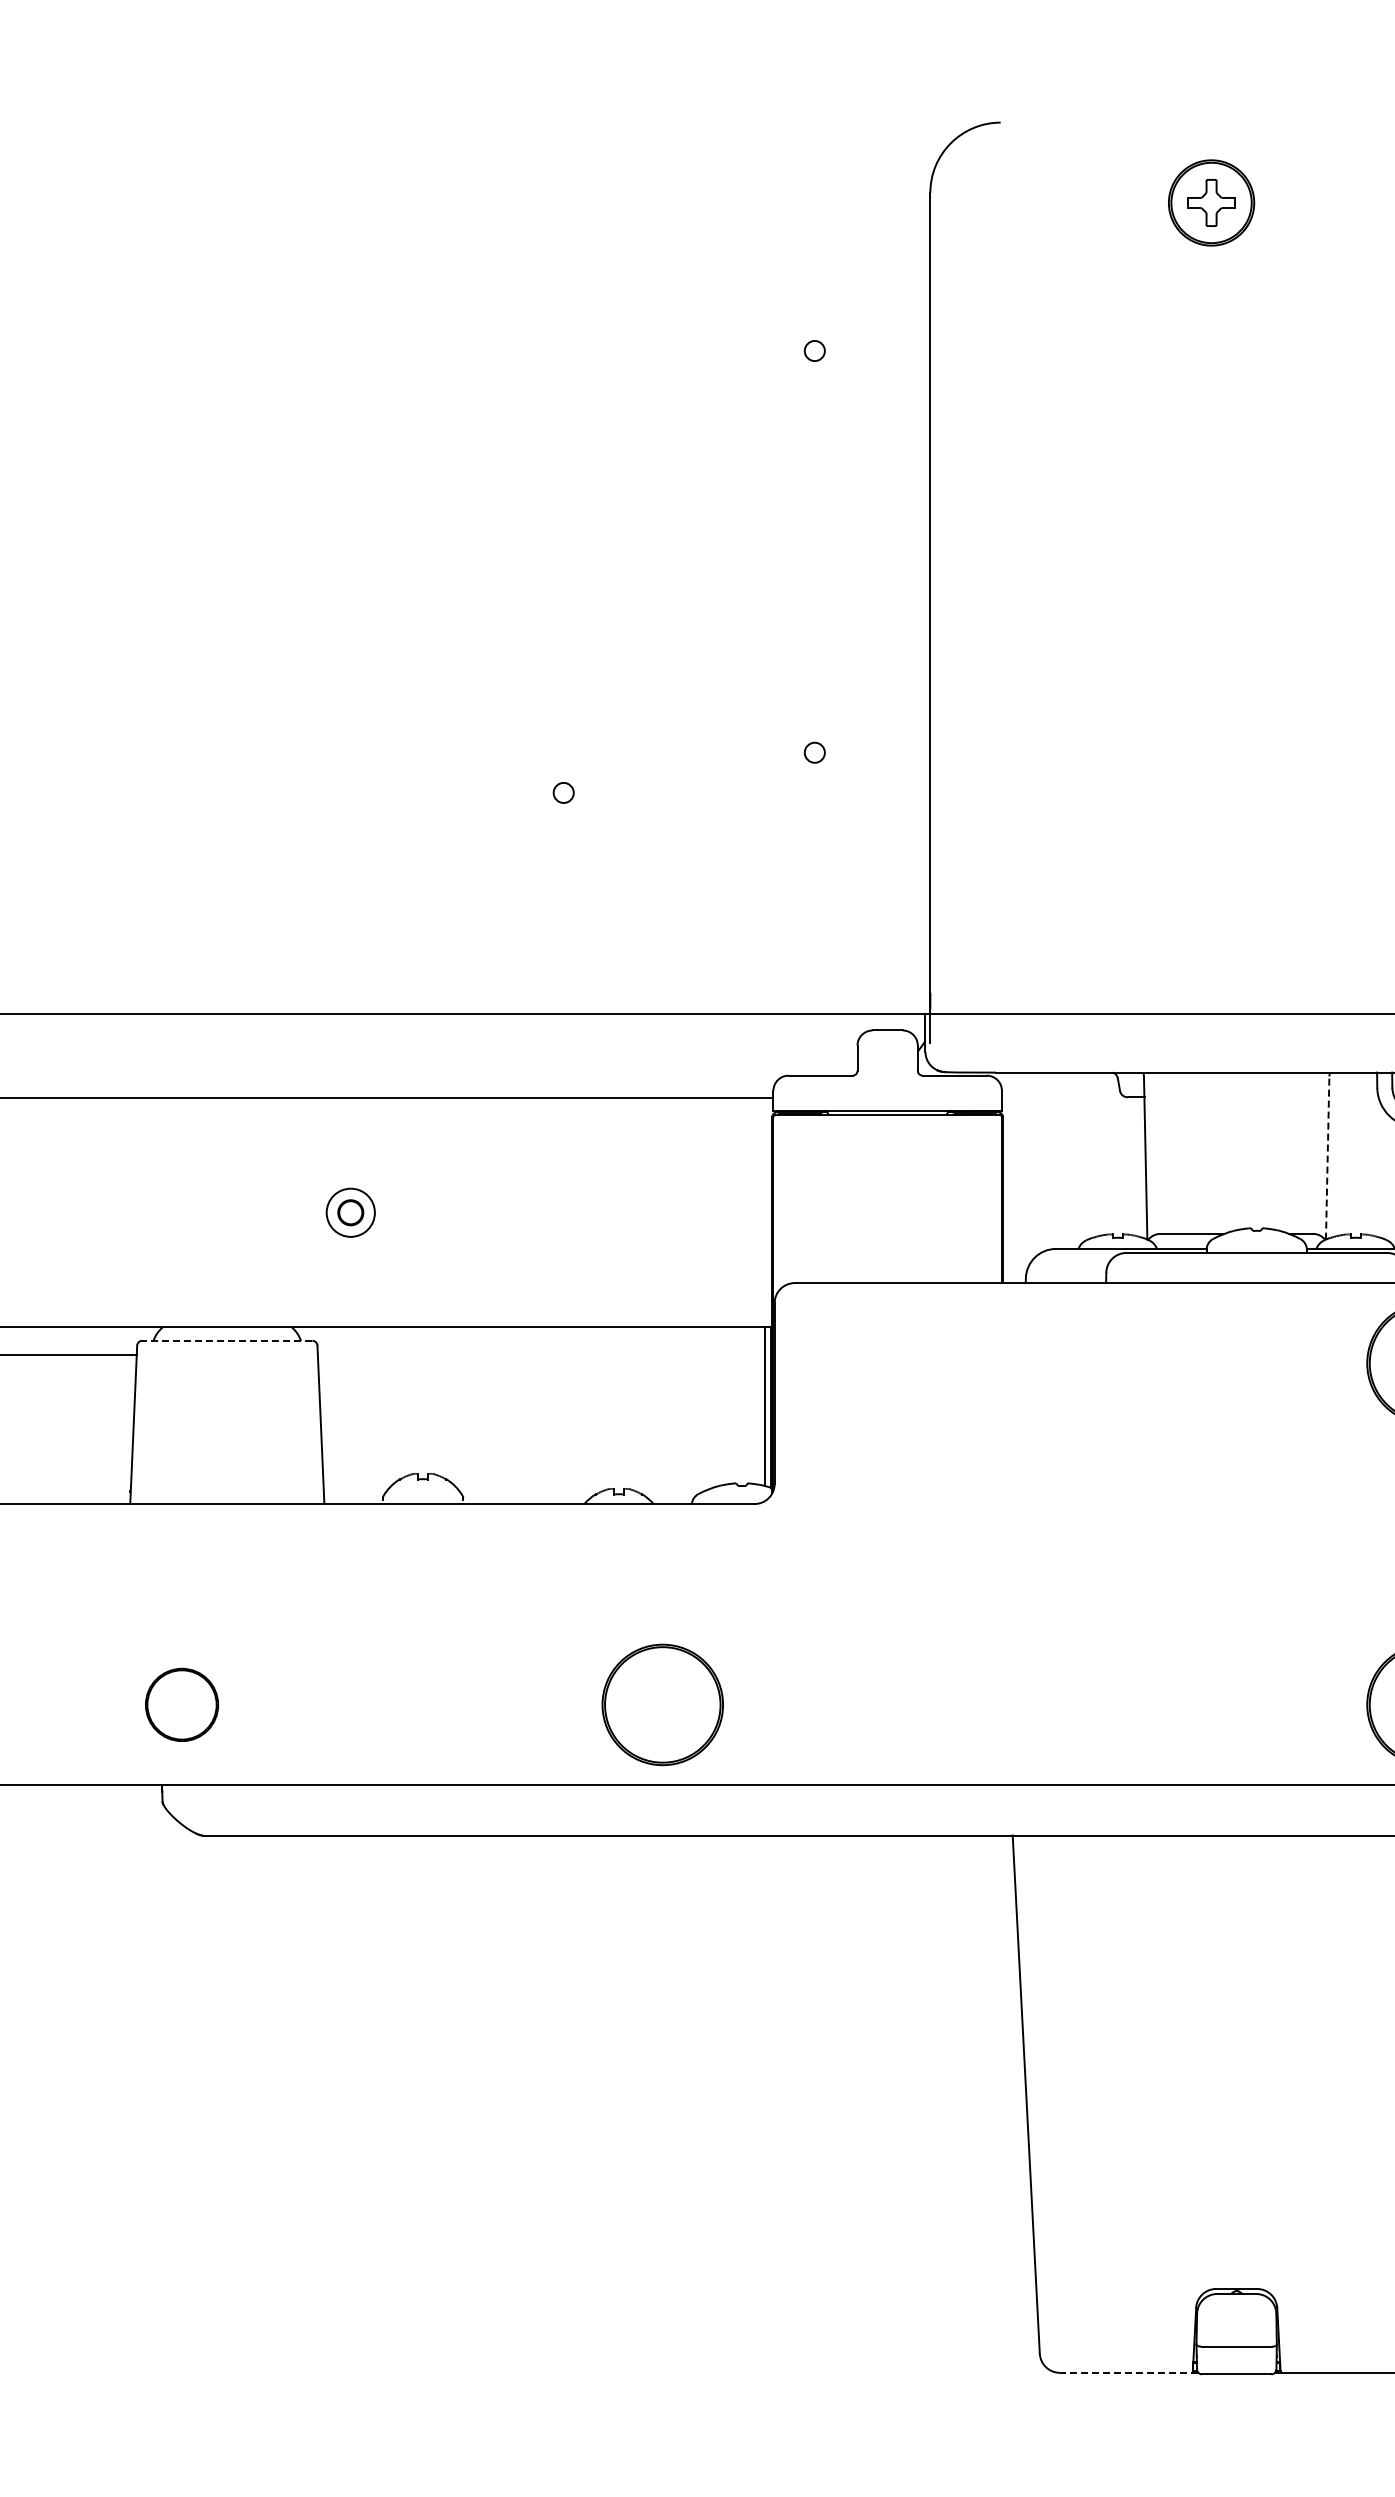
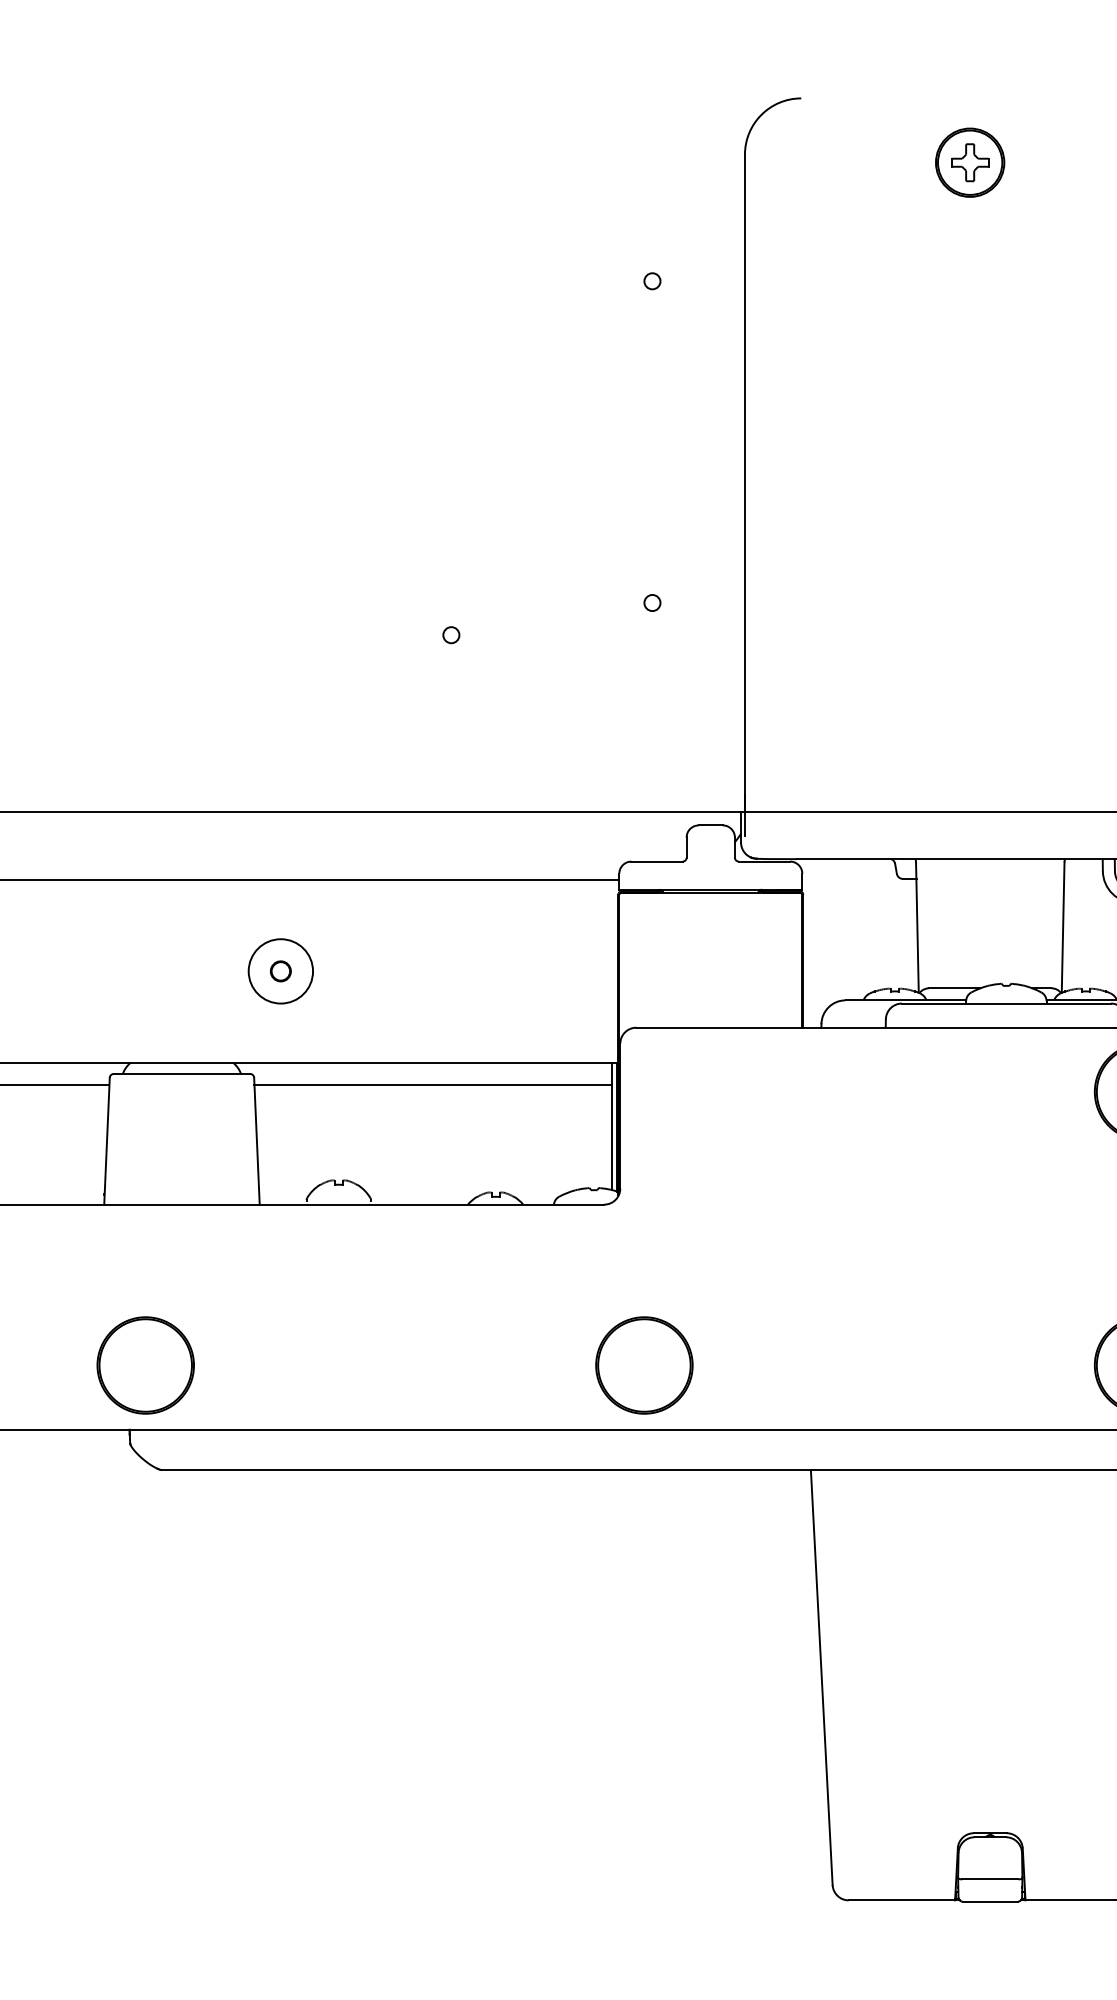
line: (1327, 1158) -> (1063, 927), dashed -> solid
circle: (350, 1212) -> (280, 971), size x1.67
line: (226, 1340) -> (181, 1073), dashed -> solid
line: (540, 1355) -> (432, 1085), added
part: (181, 1704) -> (145, 1365), size x1.67
part: (662, 1704) -> (644, 1365), moved
line: (1128, 2372) -> (903, 1900), dashed -> solid

